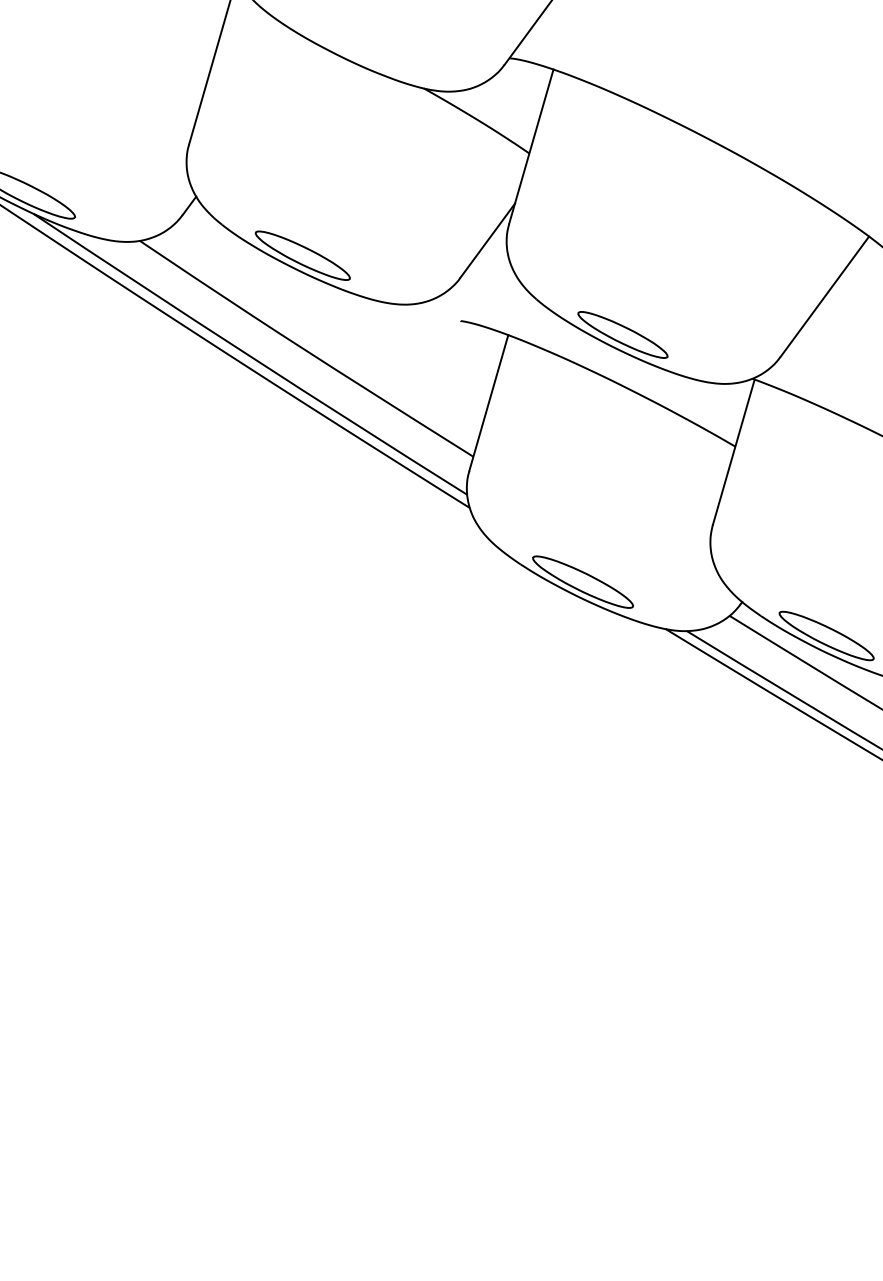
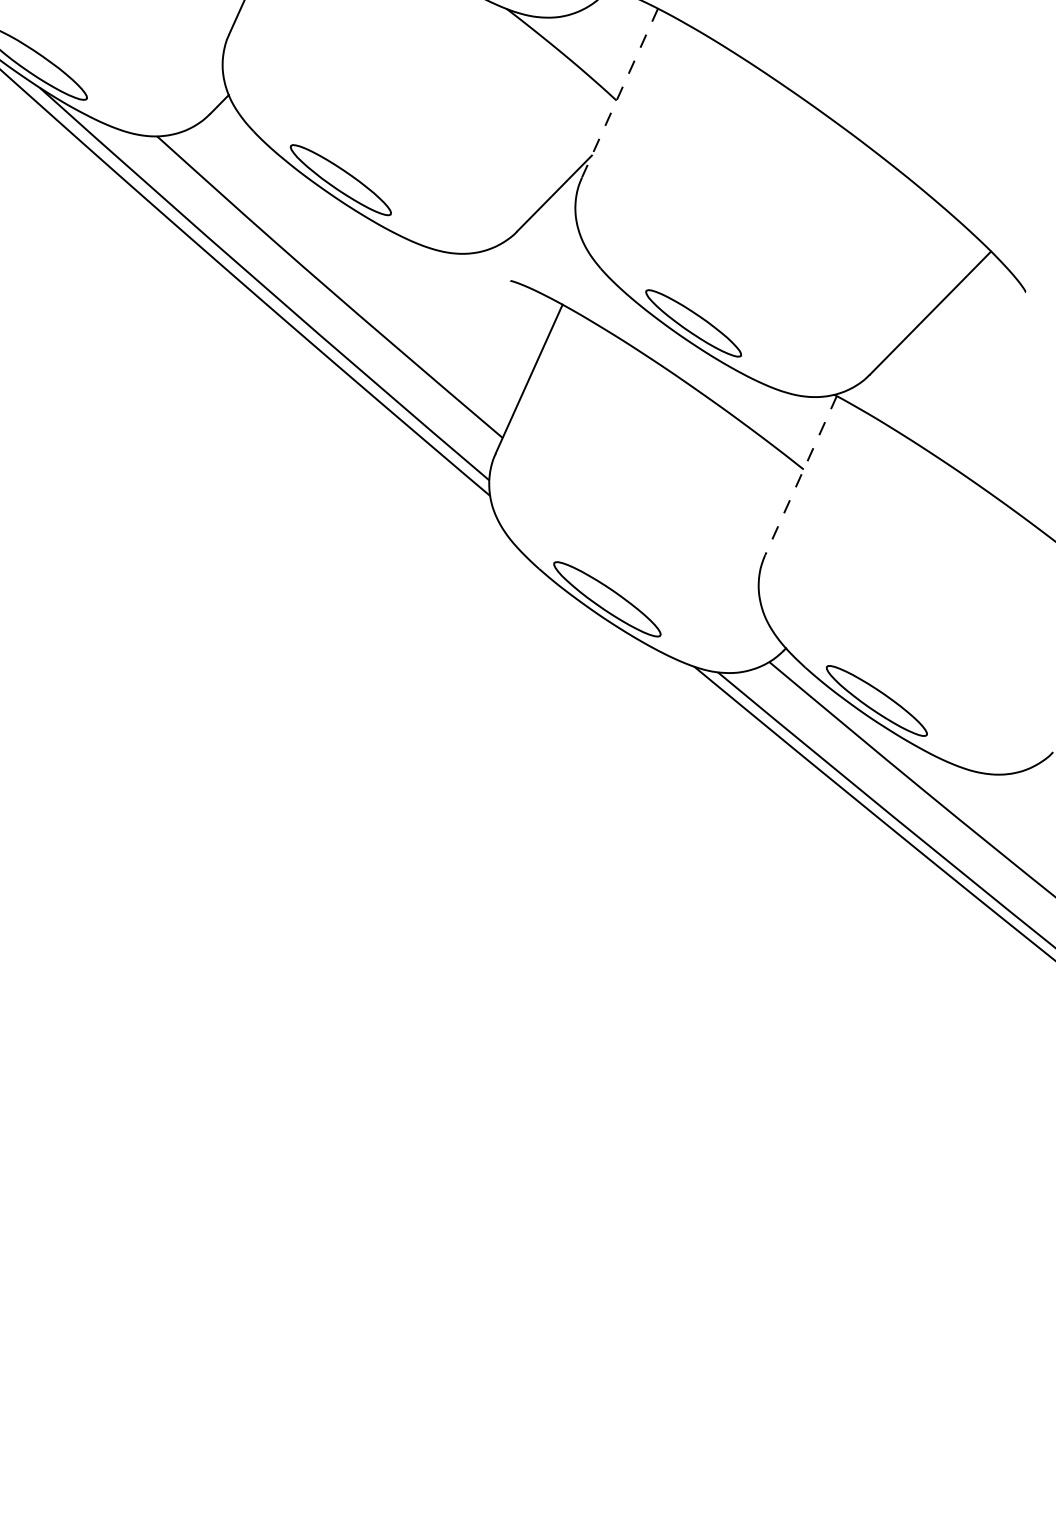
line: (531, 146) -> (620, 93), solid -> dashed
line: (733, 452) -> (800, 476), solid -> dashed

